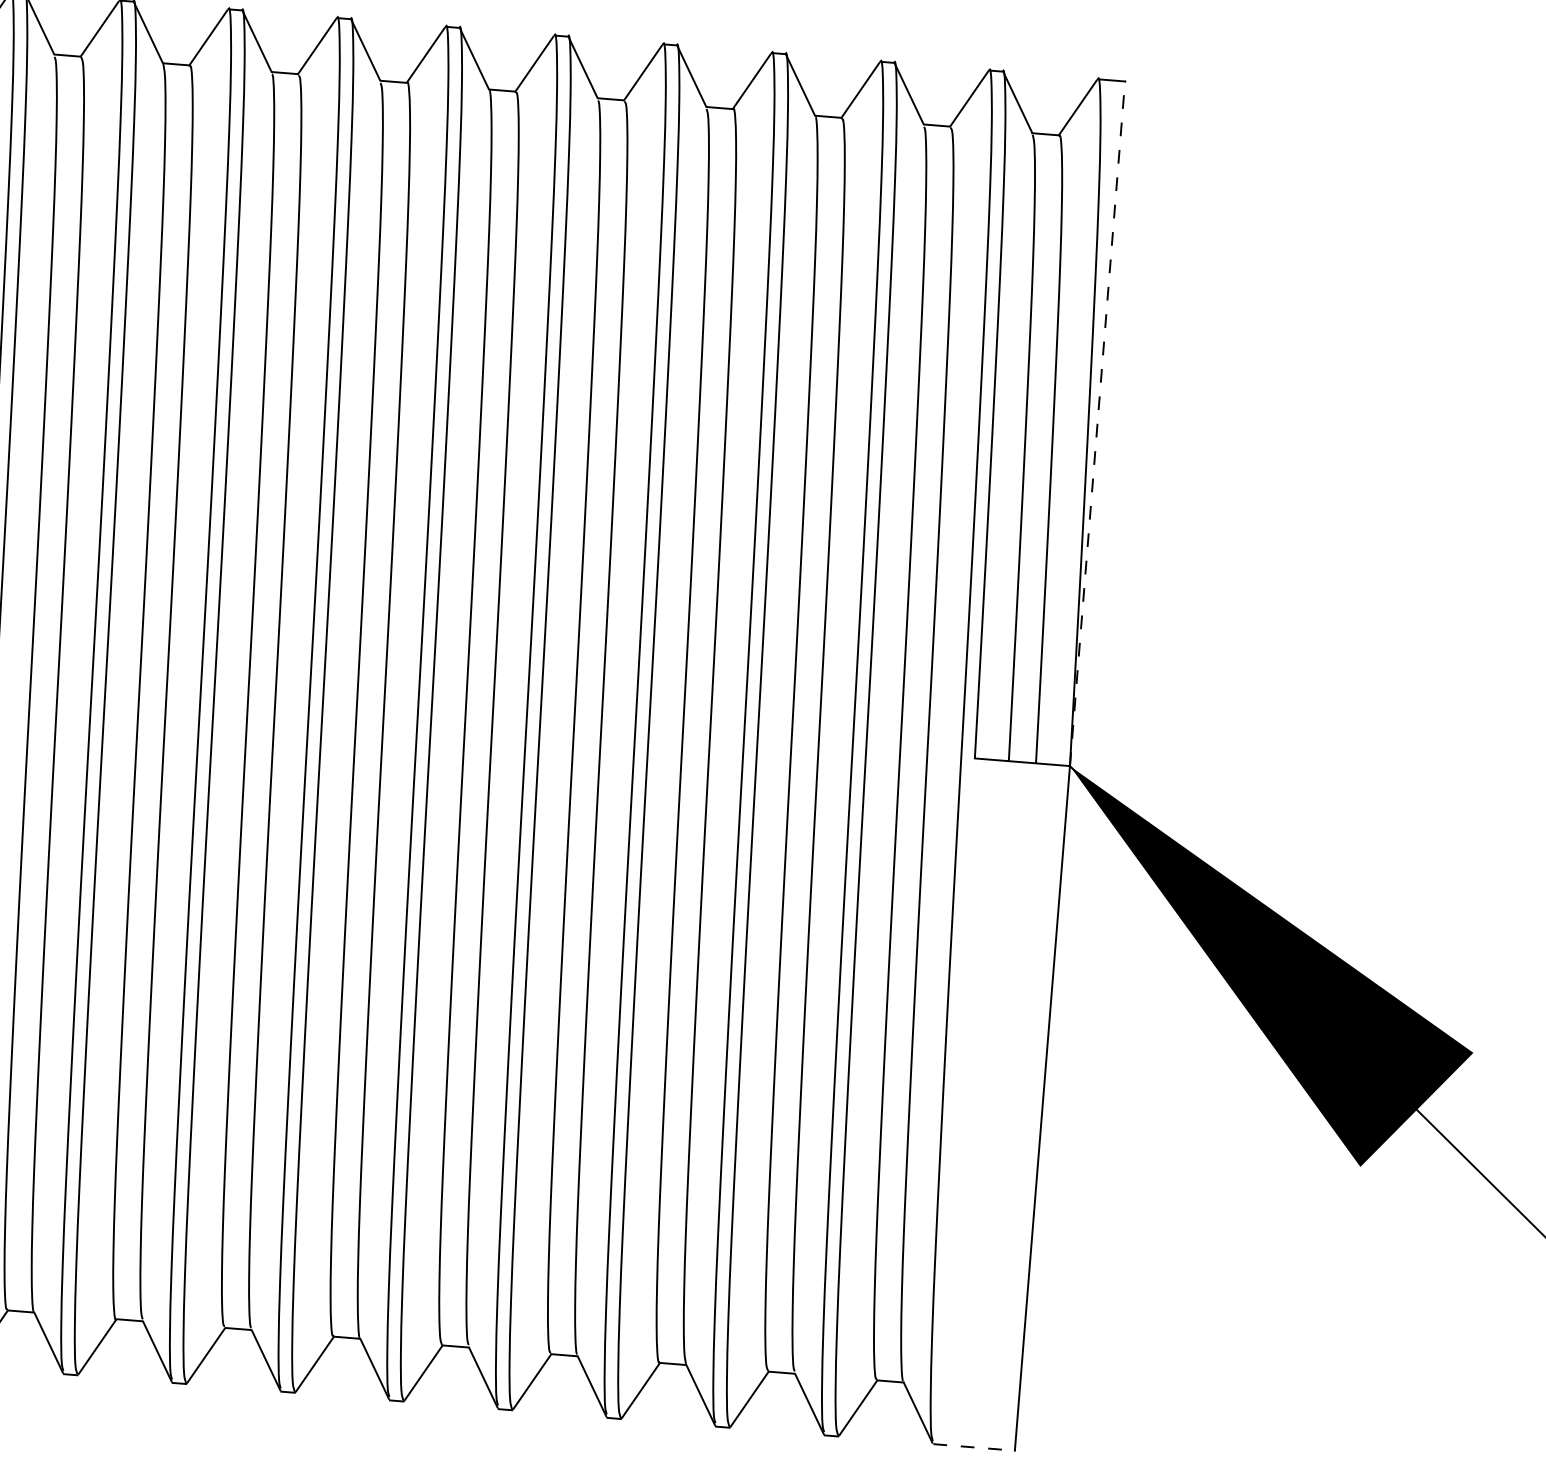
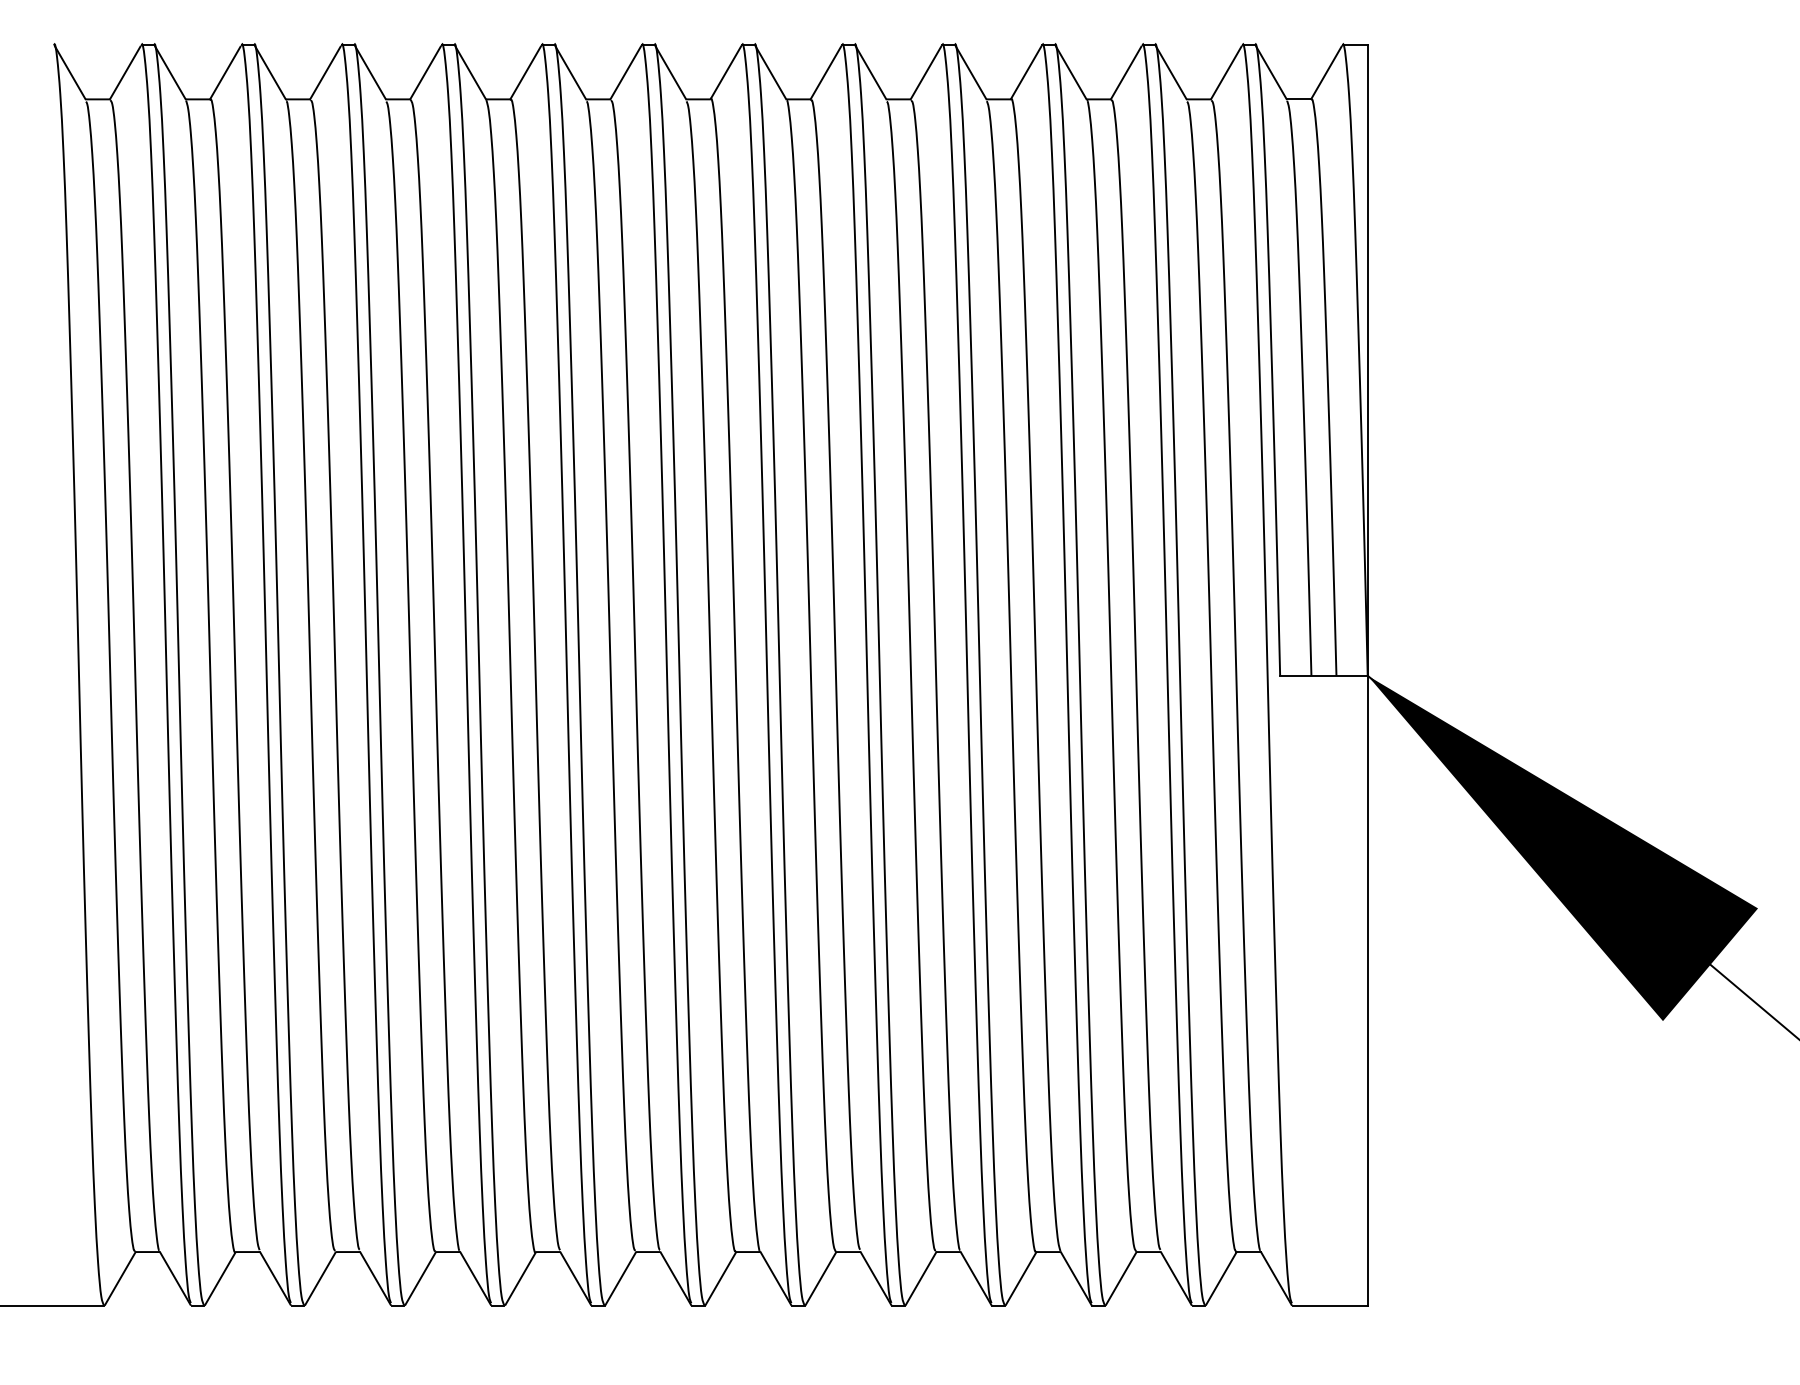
line: (1097, 422) -> (1367, 359), dashed -> solid
line: (974, 1447) -> (1330, 1306), dashed -> solid

